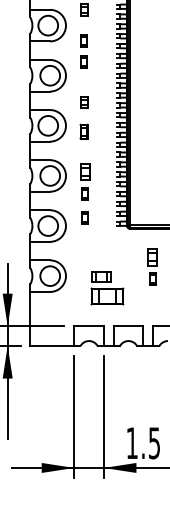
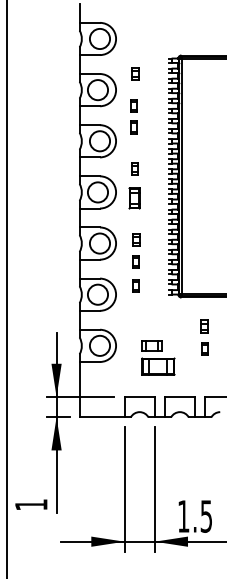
part: (84, 131) -> (134, 198), size x1.43
part: (85, 171) -> (136, 239), size x0.71
part: (152, 257) -> (204, 326), size x0.71

